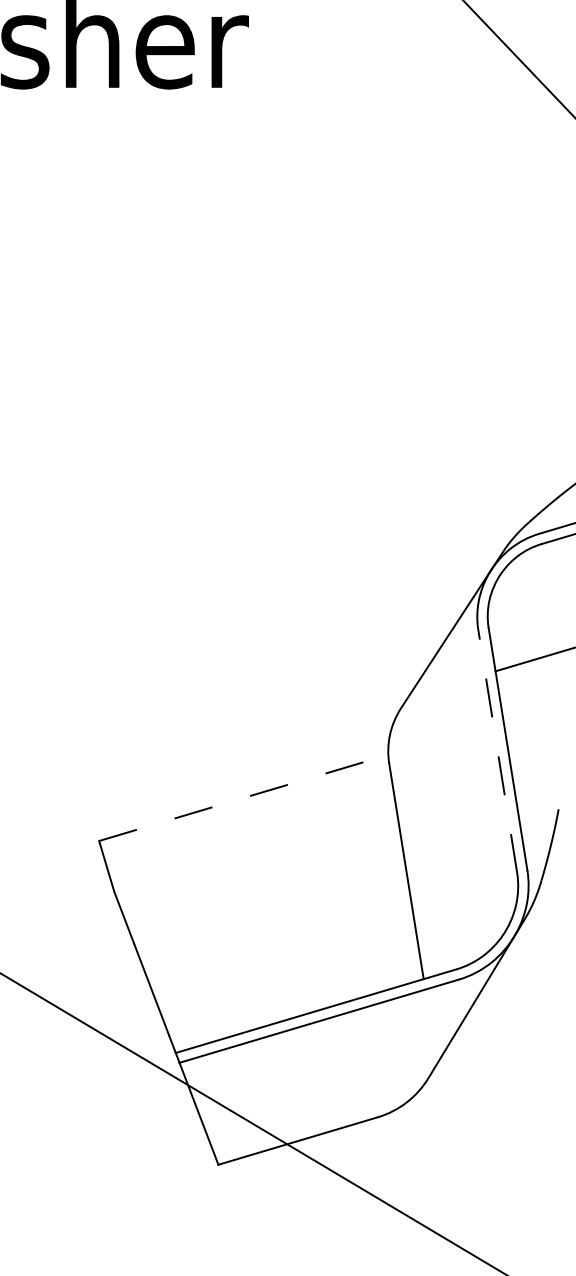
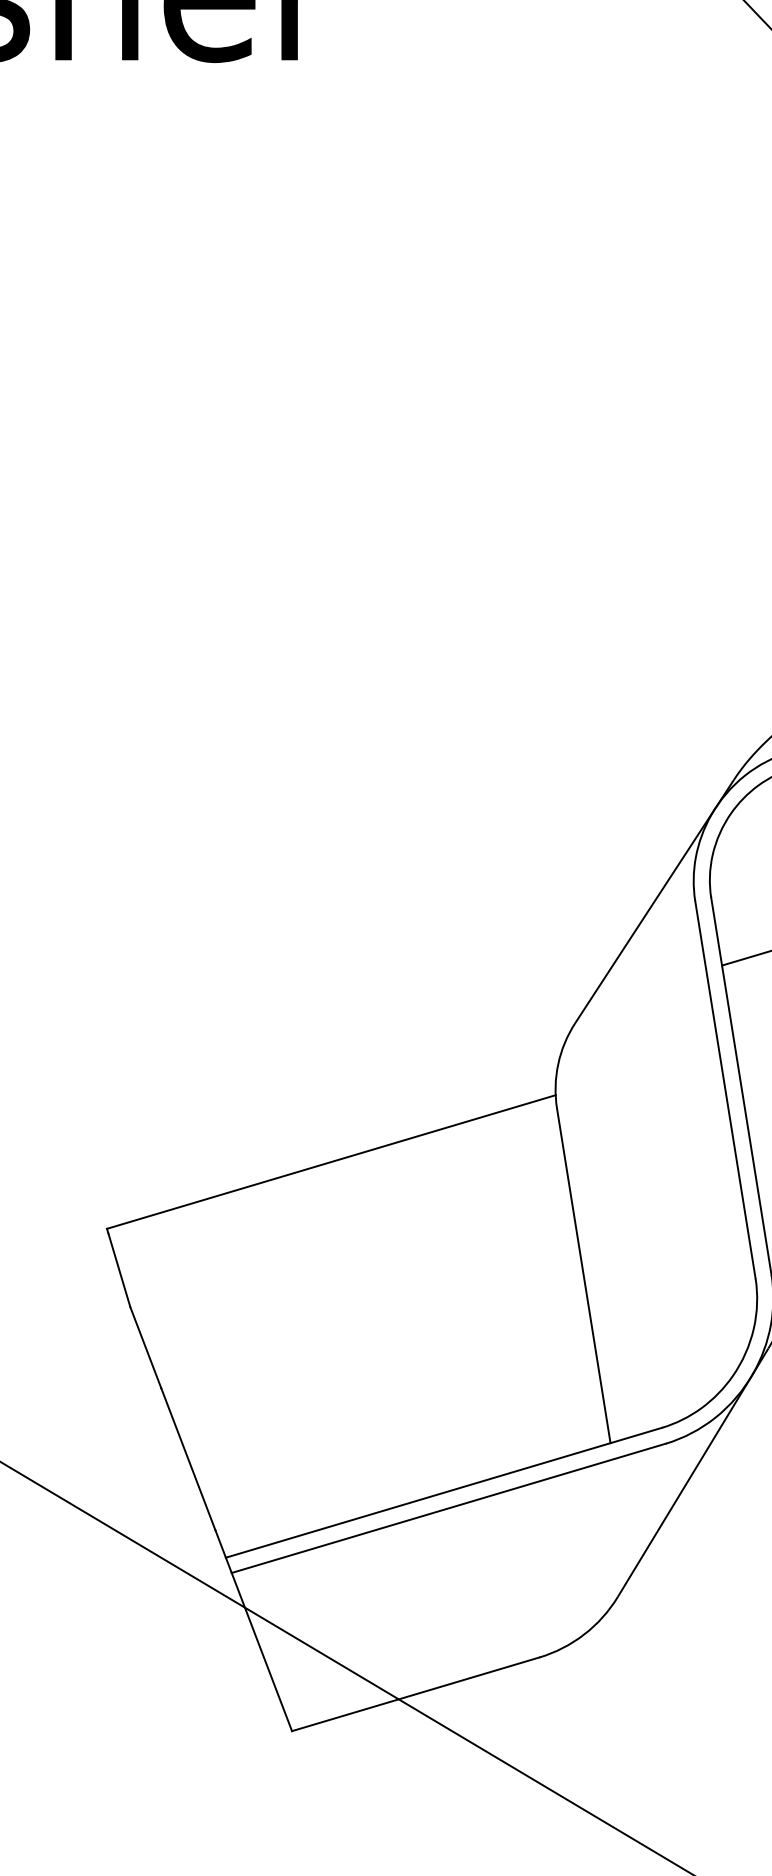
line: (497, 750) -> (725, 1088), dashed -> solid
line: (243, 797) -> (330, 1161), dashed -> solid

